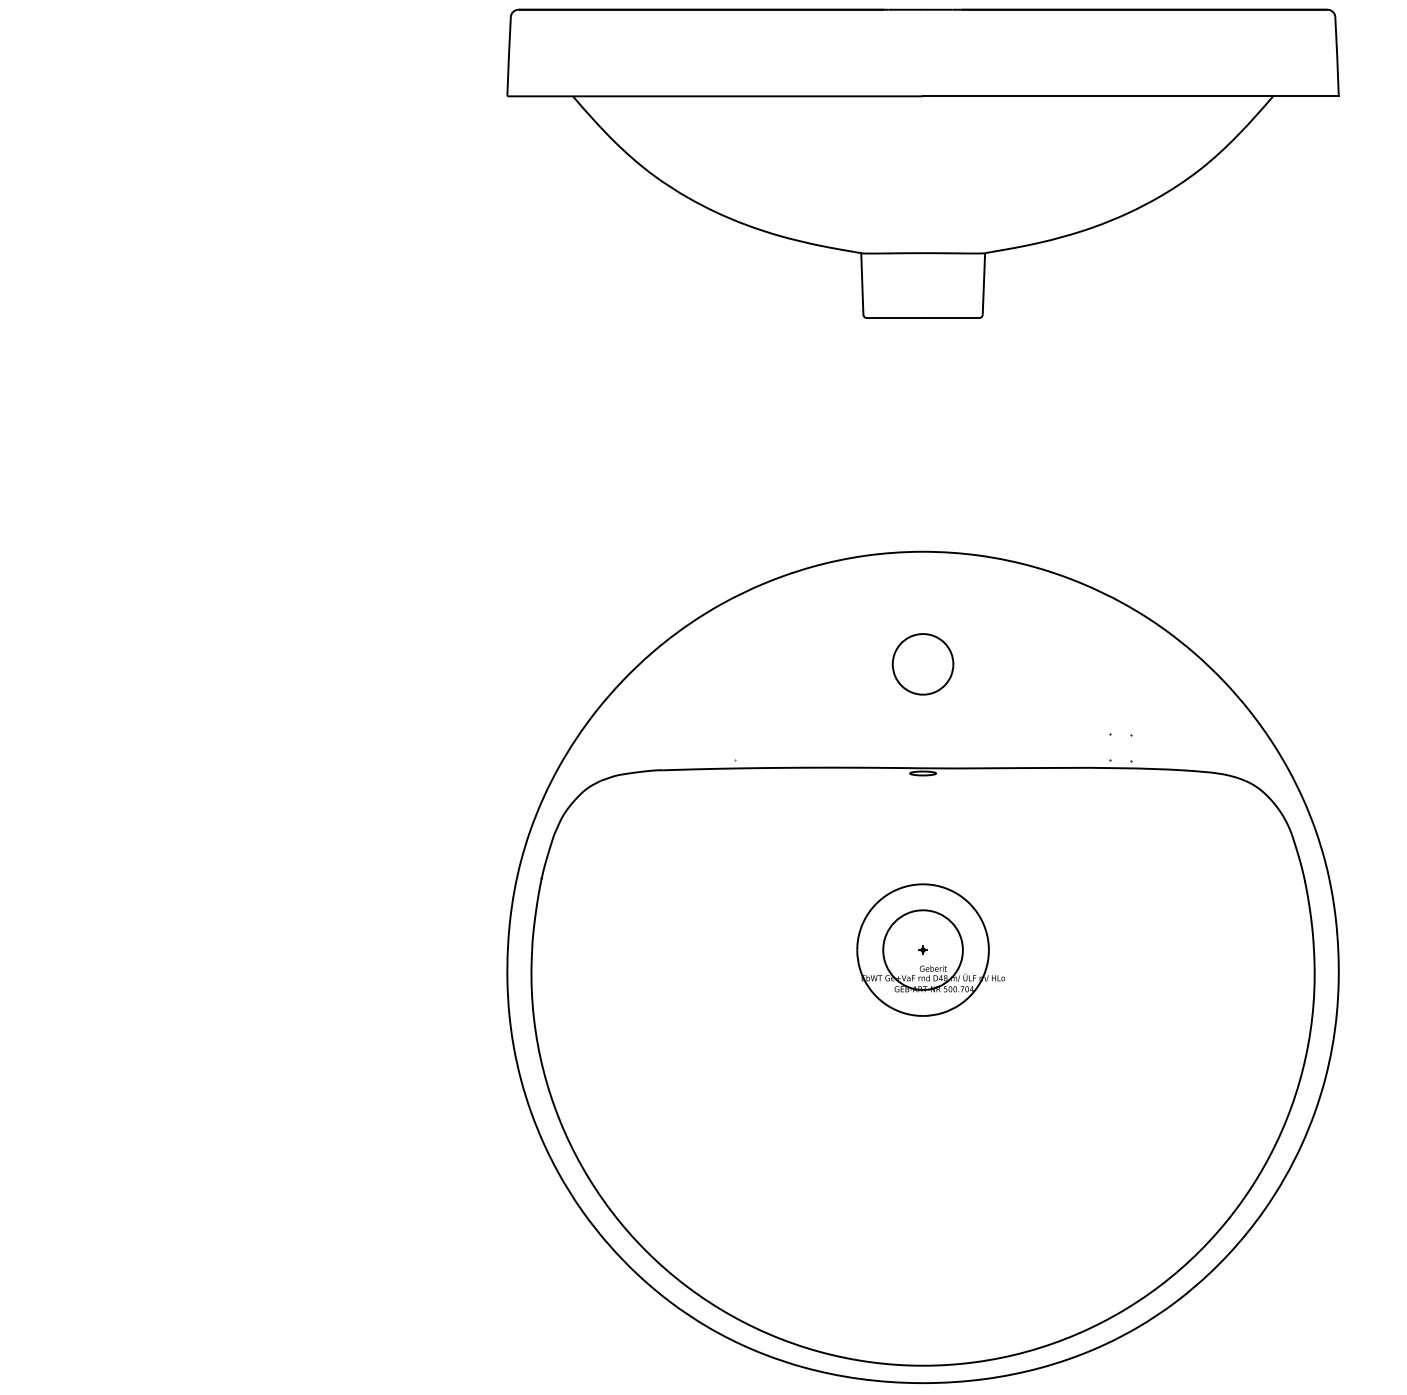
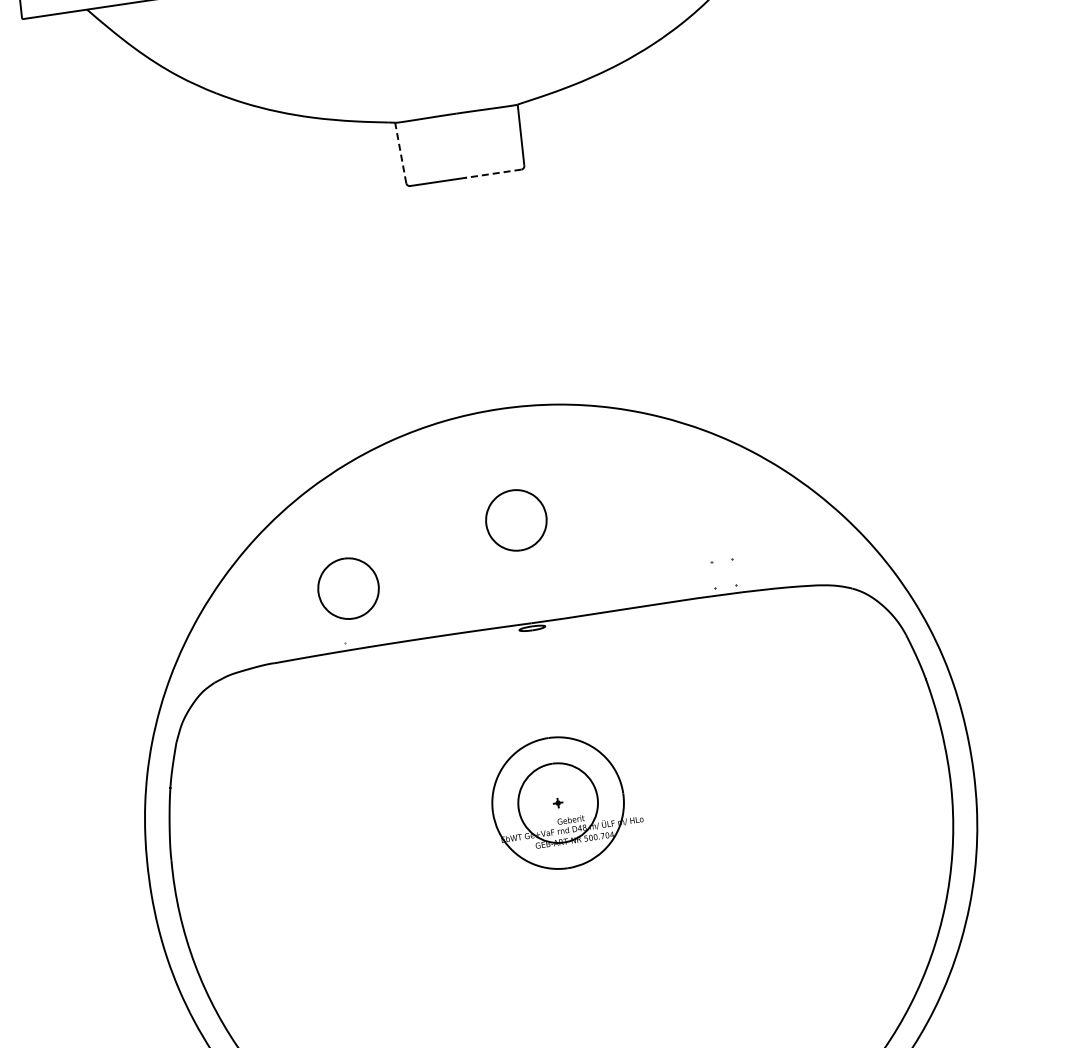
line: (862, 283) -> (400, 152), solid -> dashed
line: (950, 318) -> (493, 174), solid -> dashed
part: (746, 707) -> (348, 588), added

